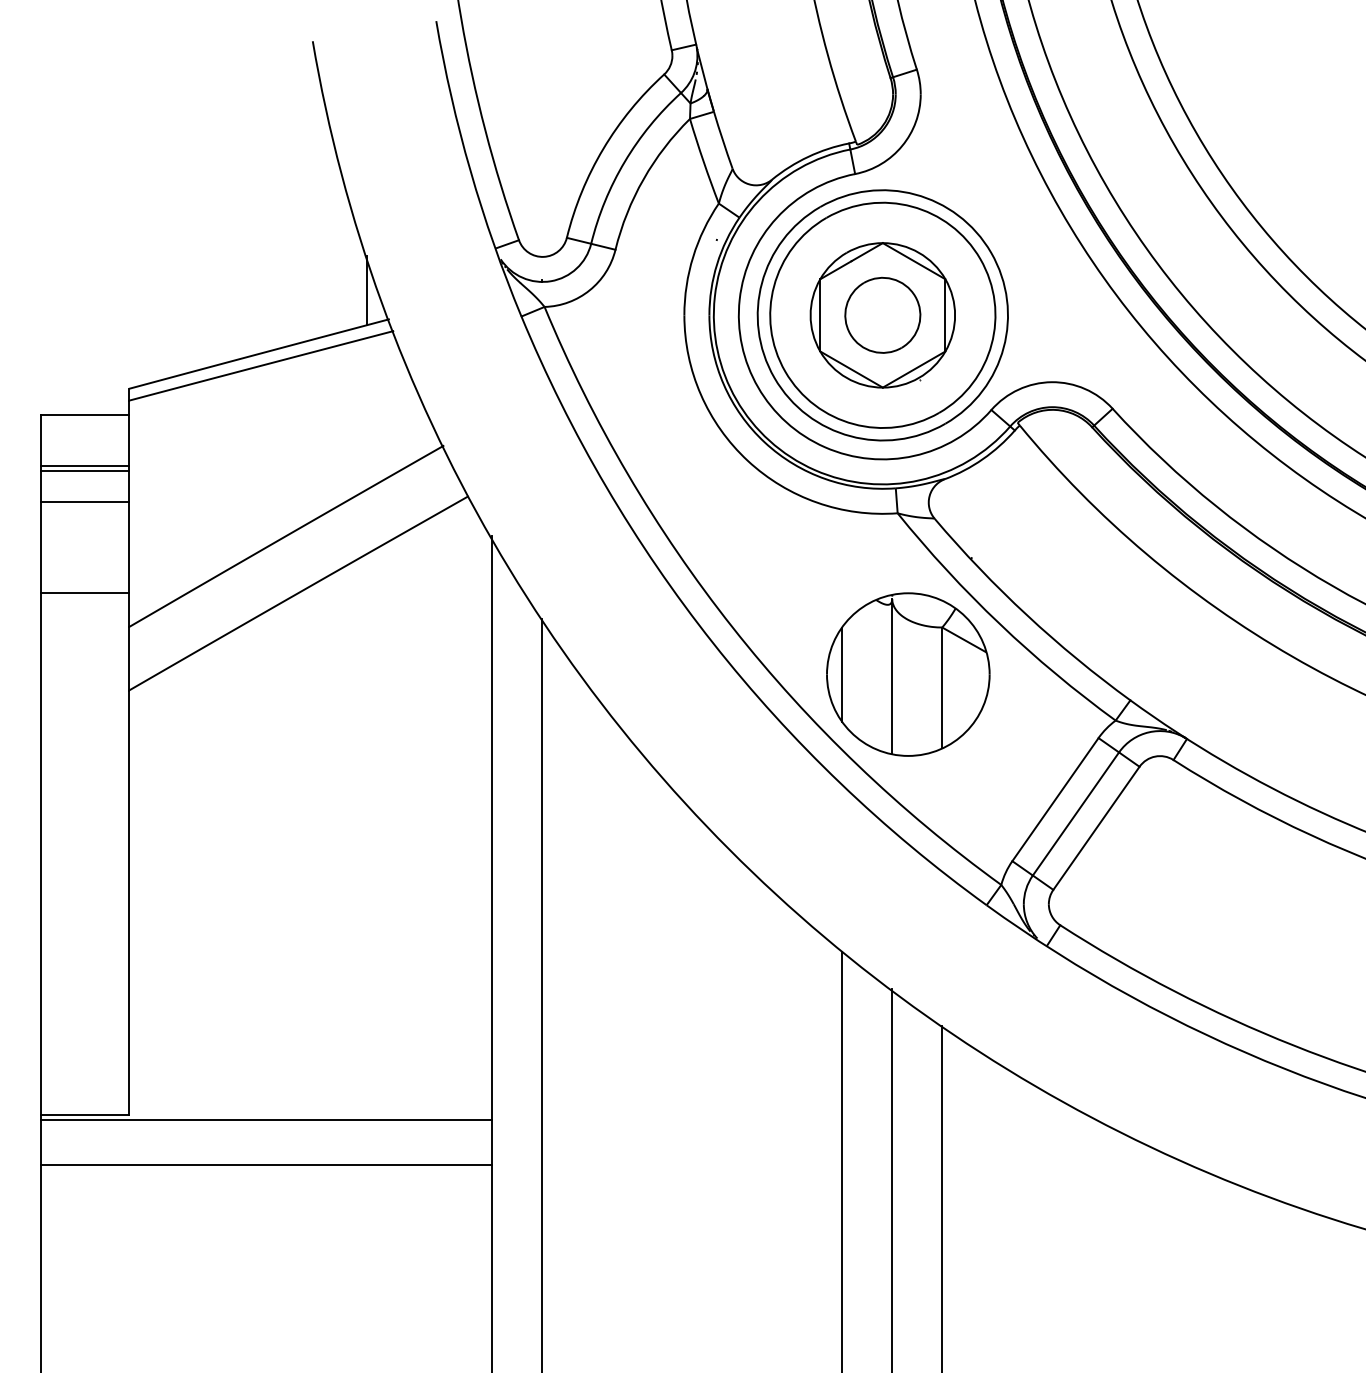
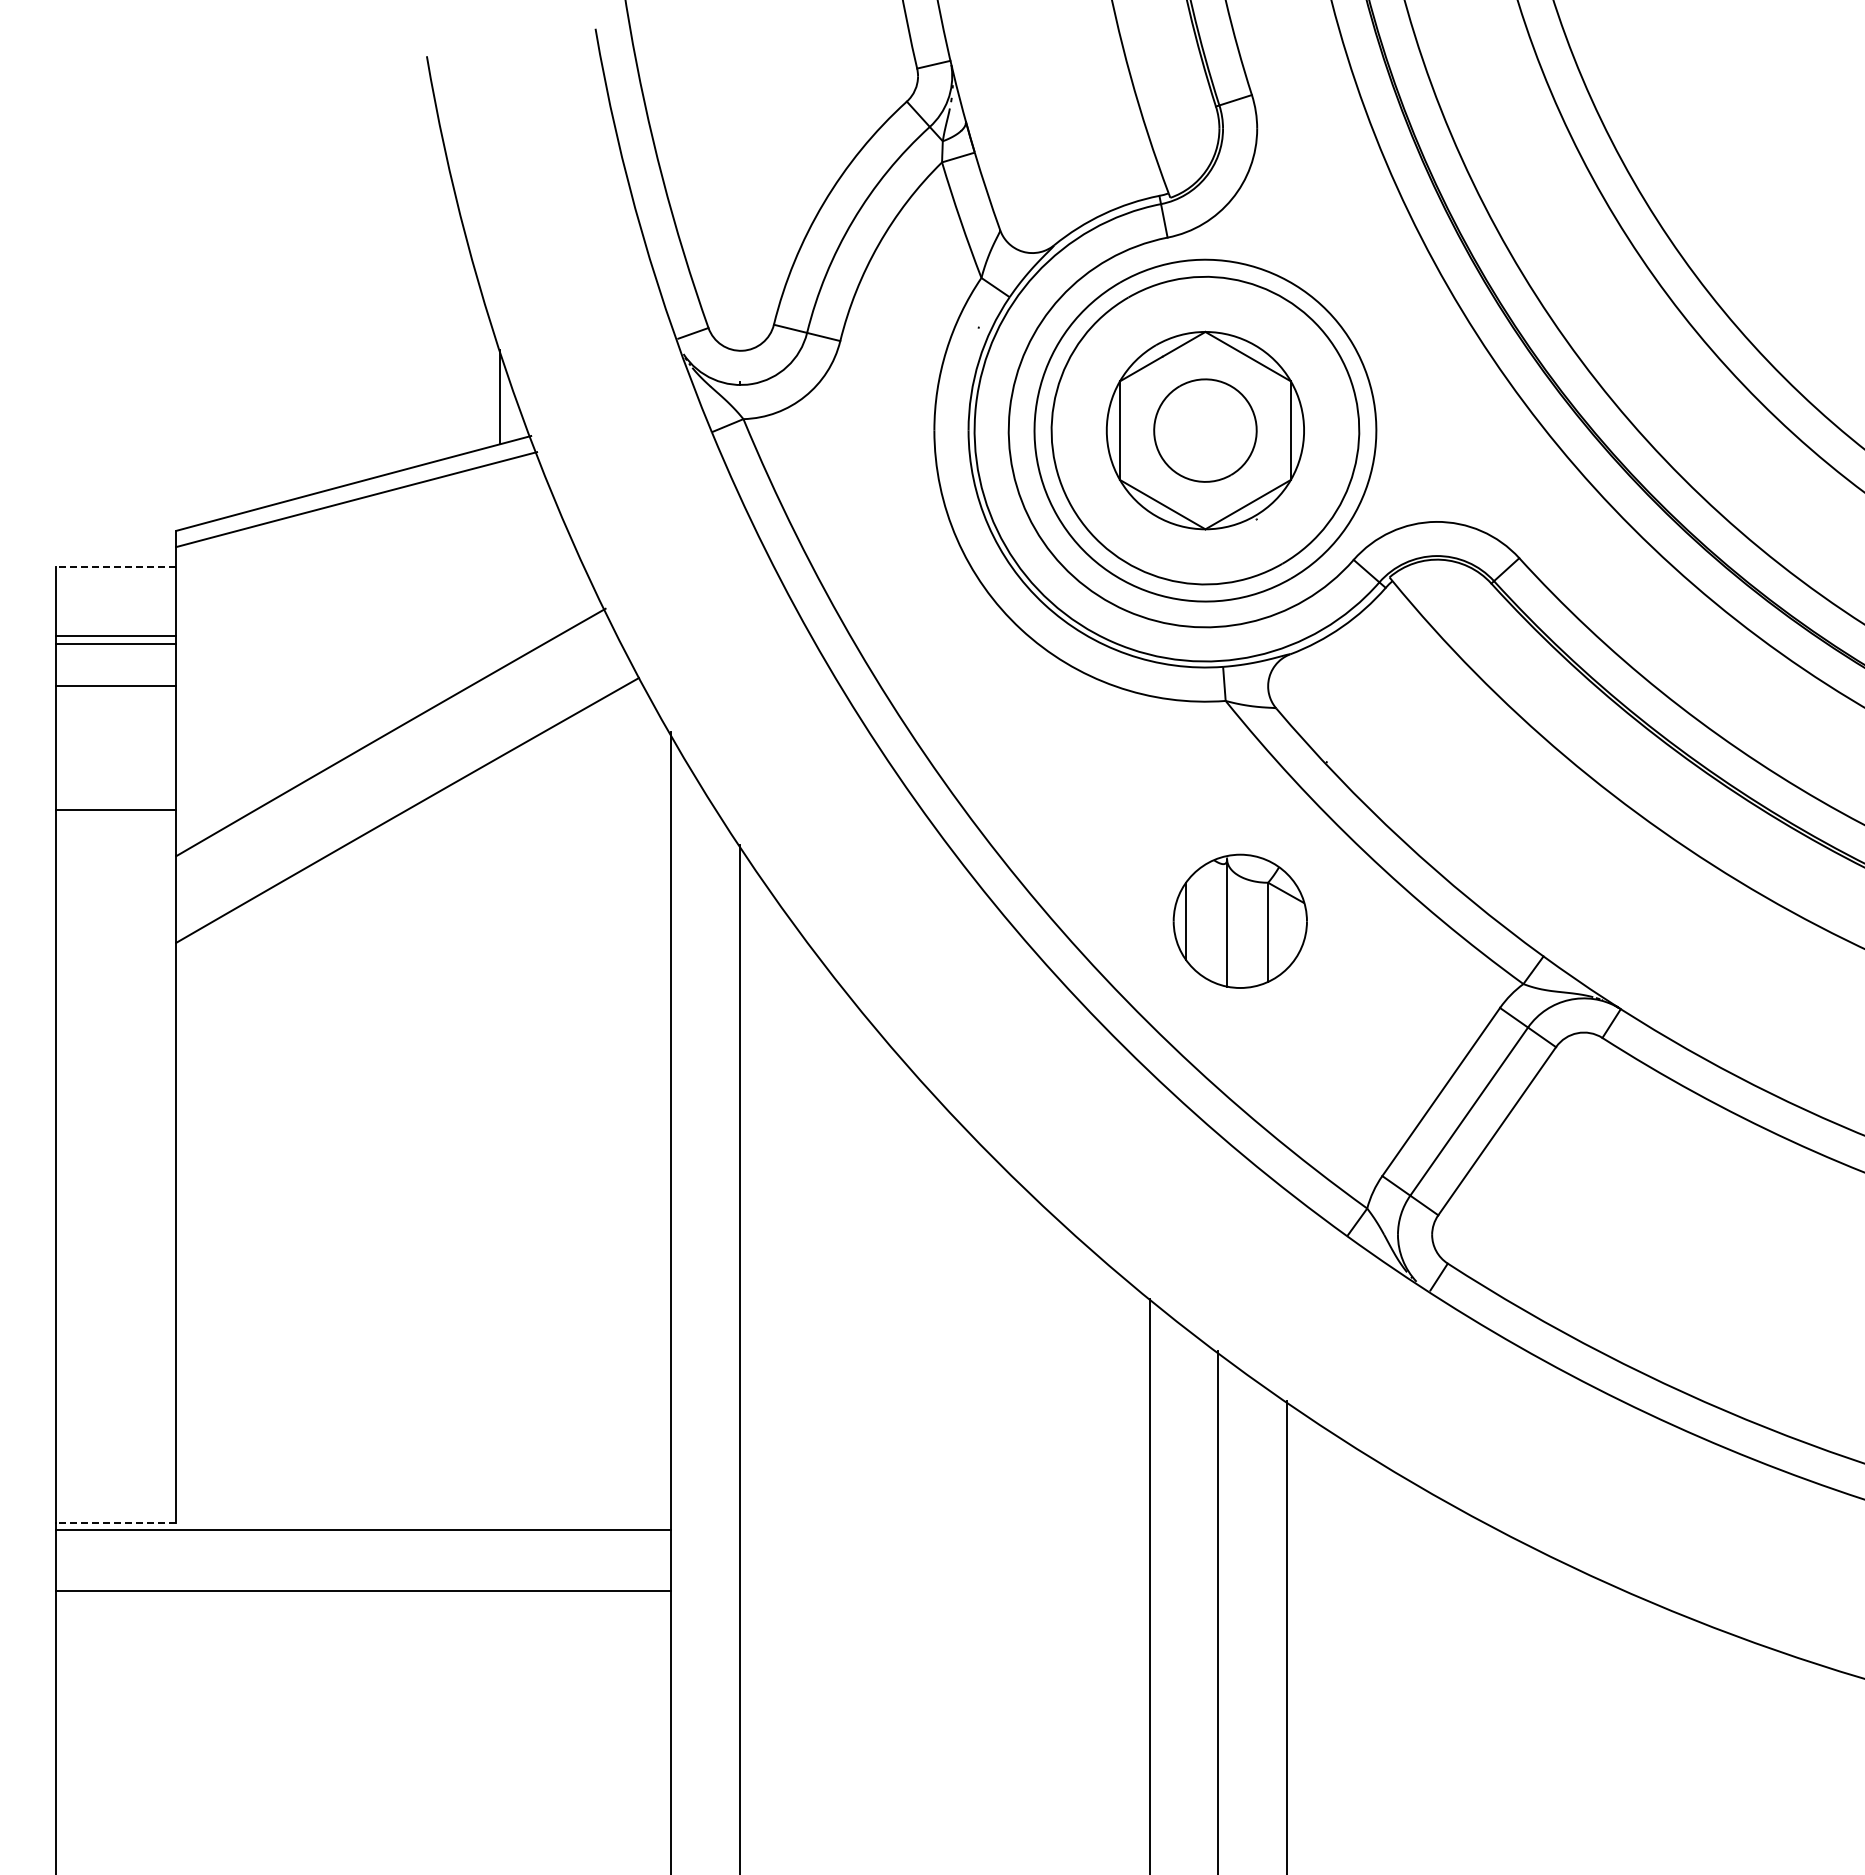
line: (84, 415) -> (115, 567), solid -> dashed
part: (908, 674) -> (1240, 921), size x0.6
line: (84, 1114) -> (115, 1522), solid -> dashed

